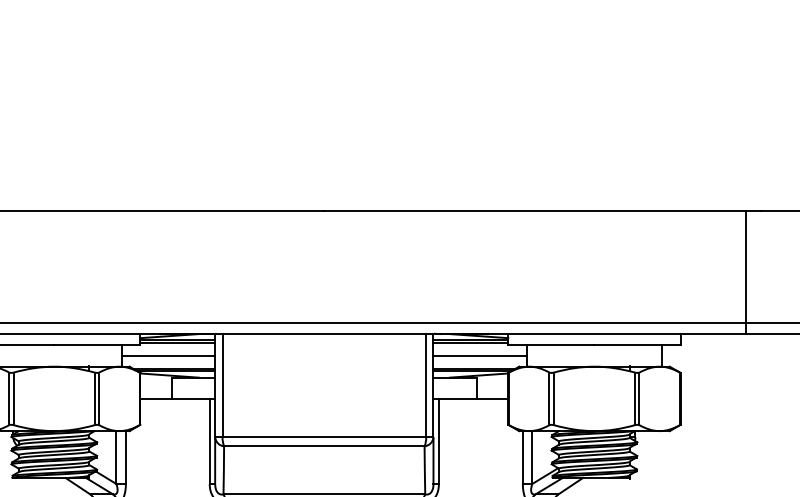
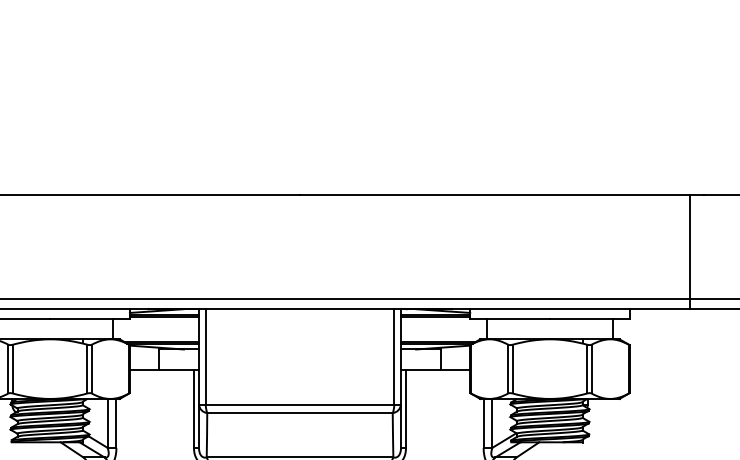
line: (168, 356) -> (155, 329), removed
line: (479, 356) -> (443, 329), removed

